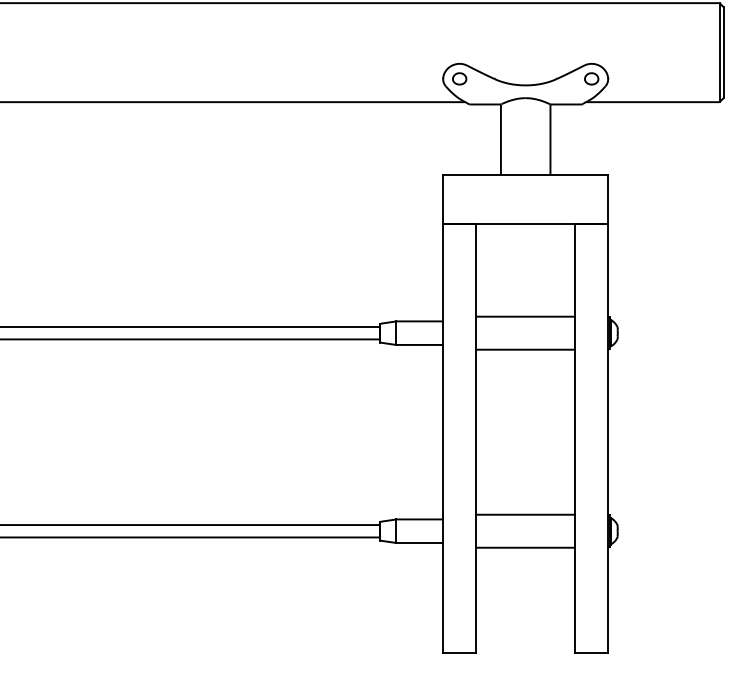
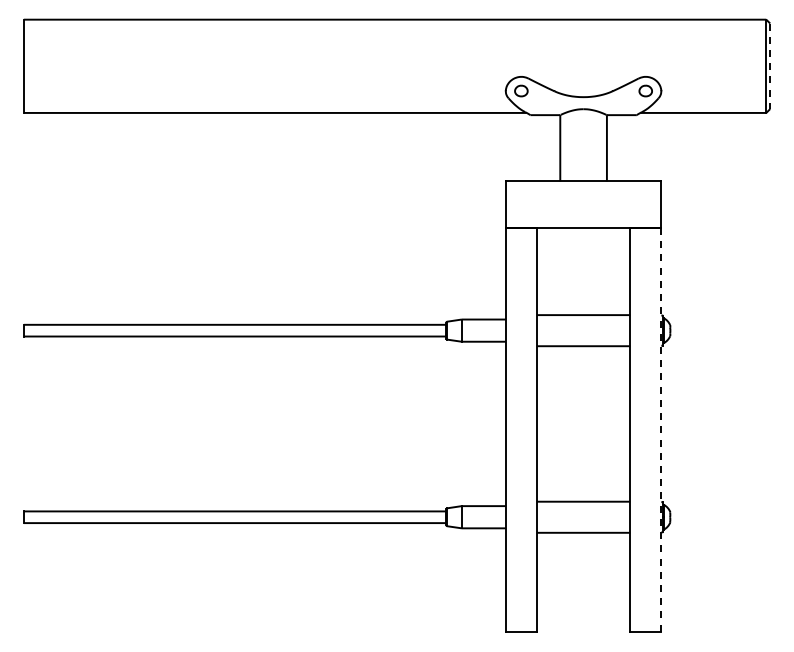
line: (724, 52) -> (770, 66), solid -> dashed
line: (608, 439) -> (661, 430), solid -> dashed

